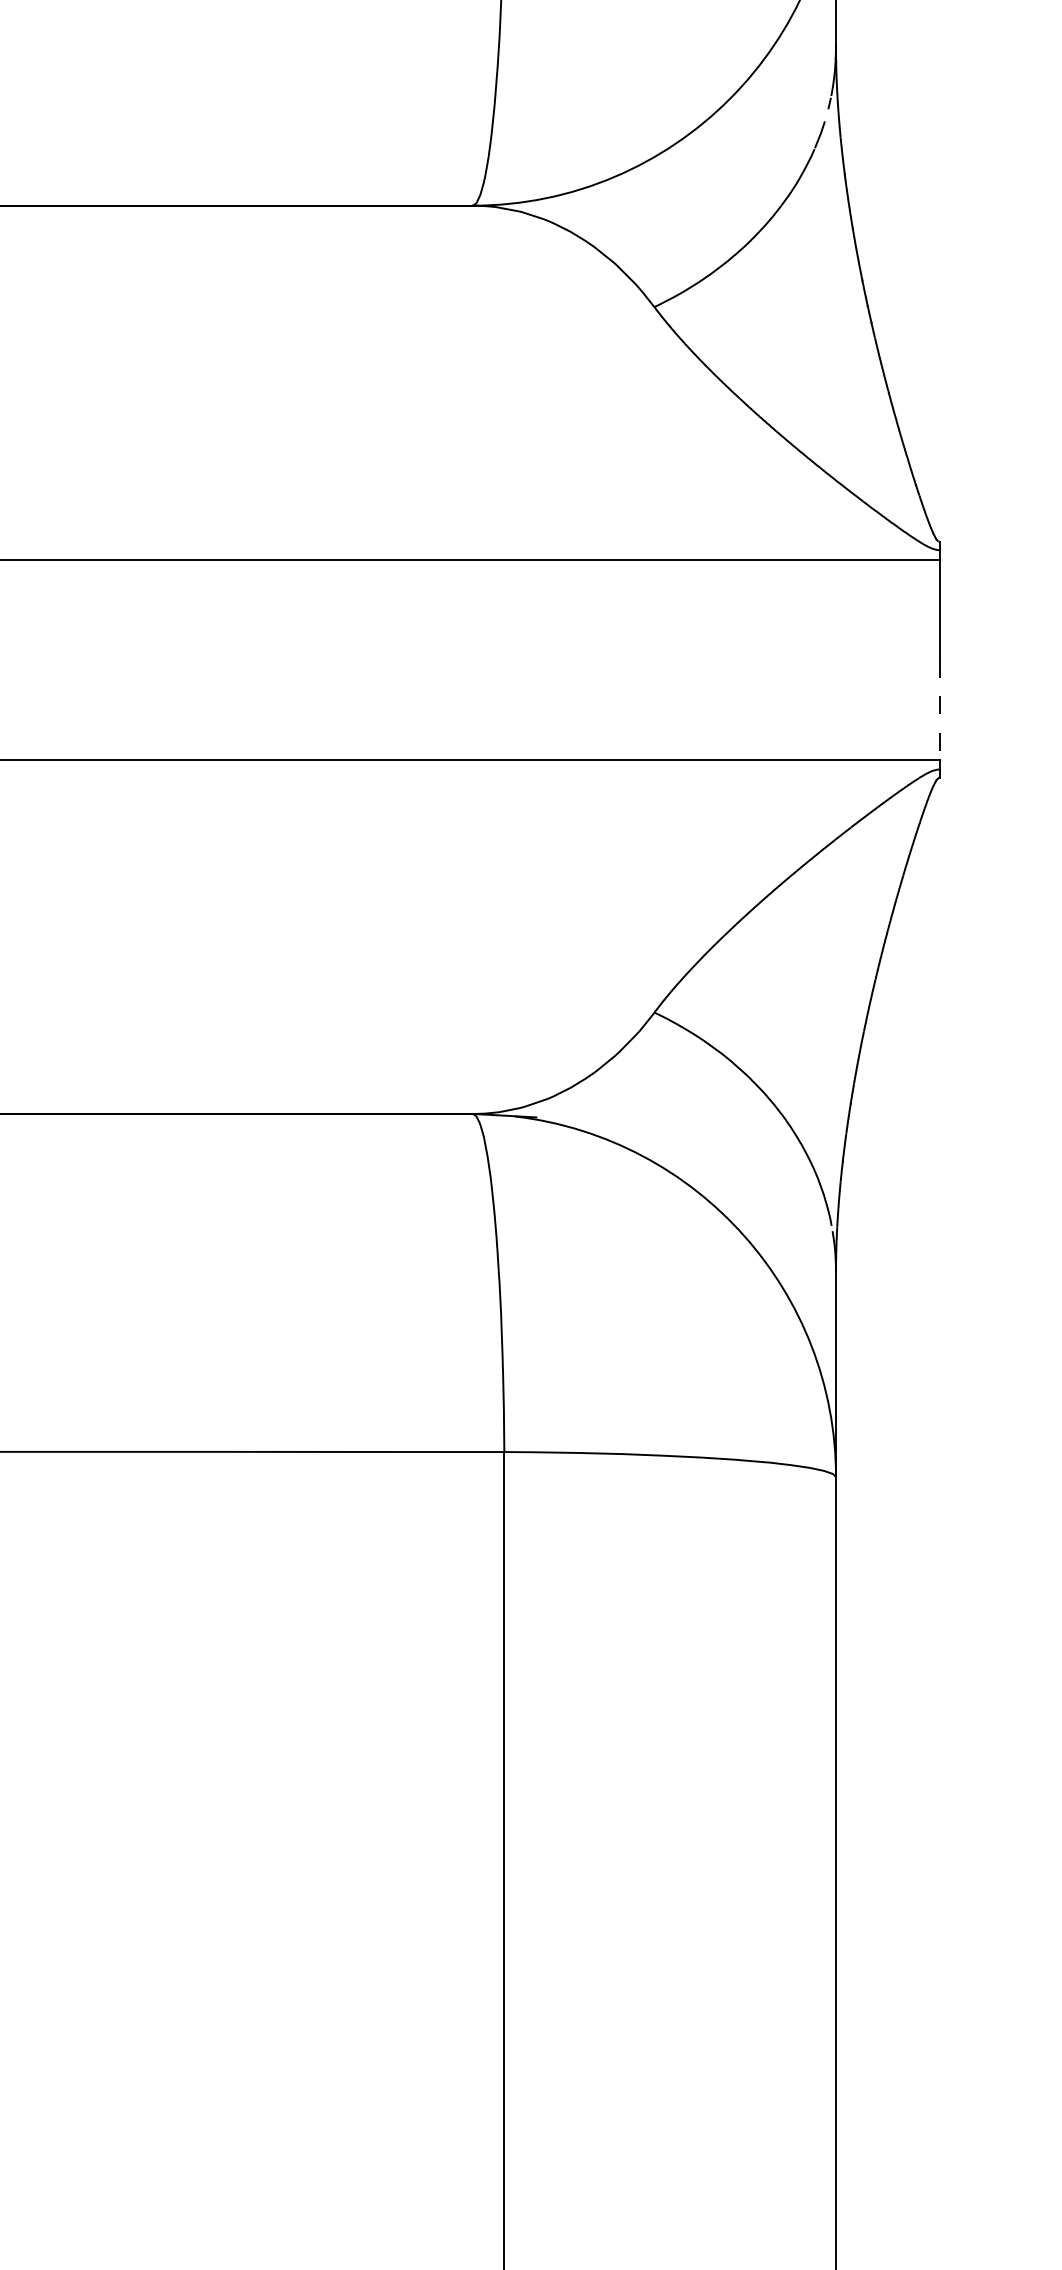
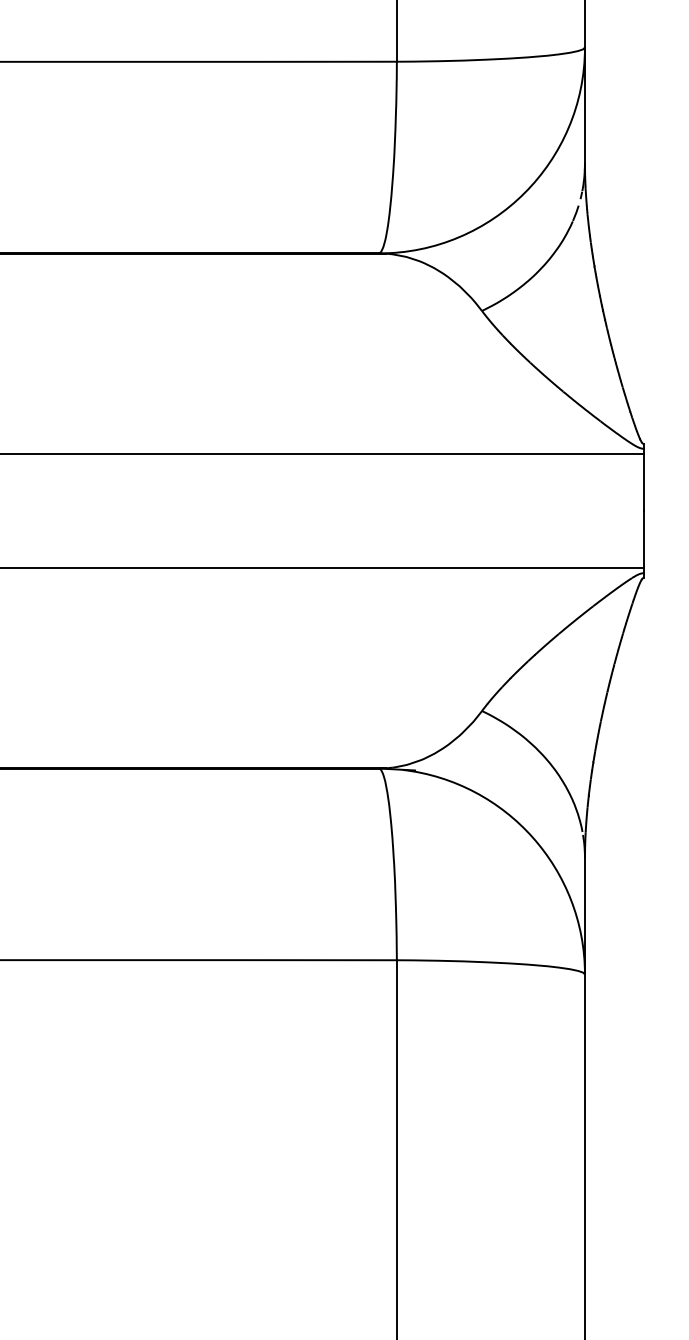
line: (939, 710) -> (643, 539), dashed -> solid

